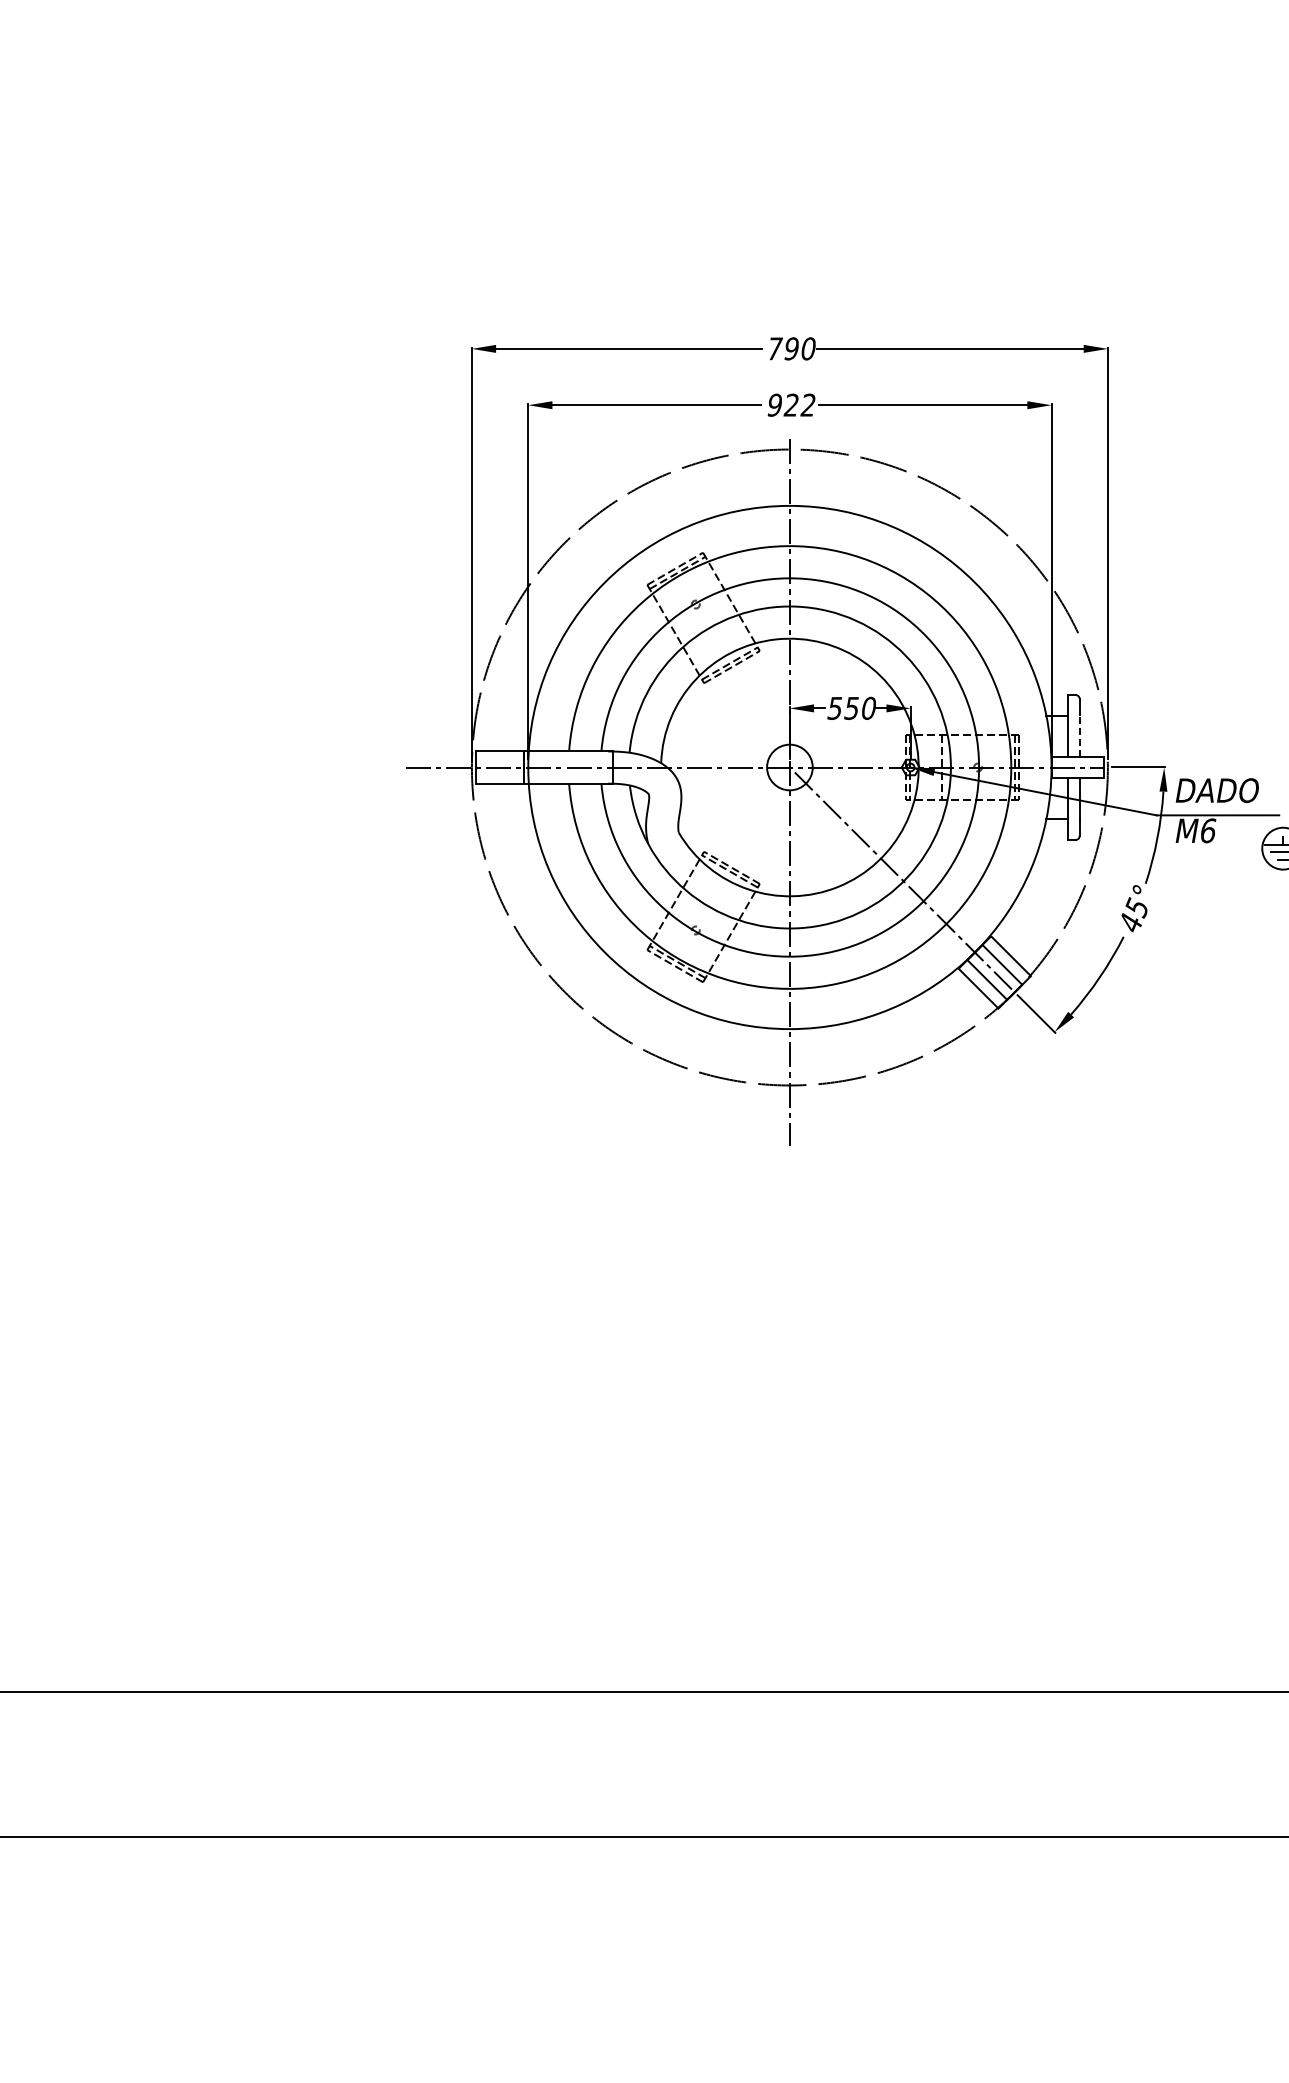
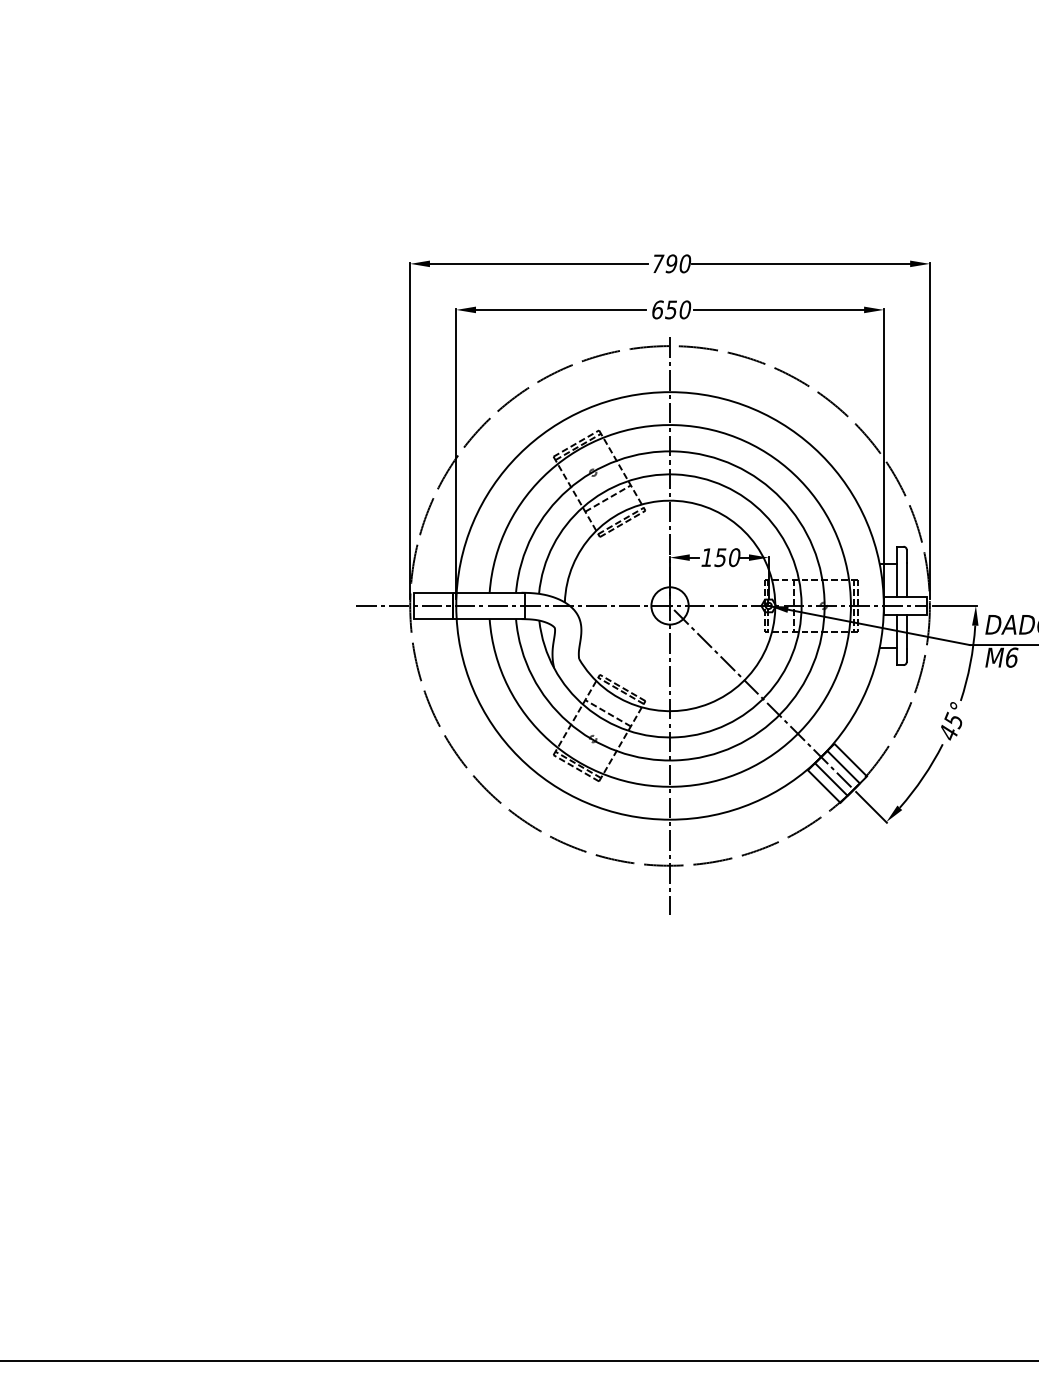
text: (791, 404) -> (671, 309), 922 -> 650
line: (713, 636) -> (607, 498), added
text: (834, 708) -> (706, 557), 550 -> 150
line: (1079, 736) -> (906, 580), dashed -> solid
line: (713, 898) -> (607, 712), added

